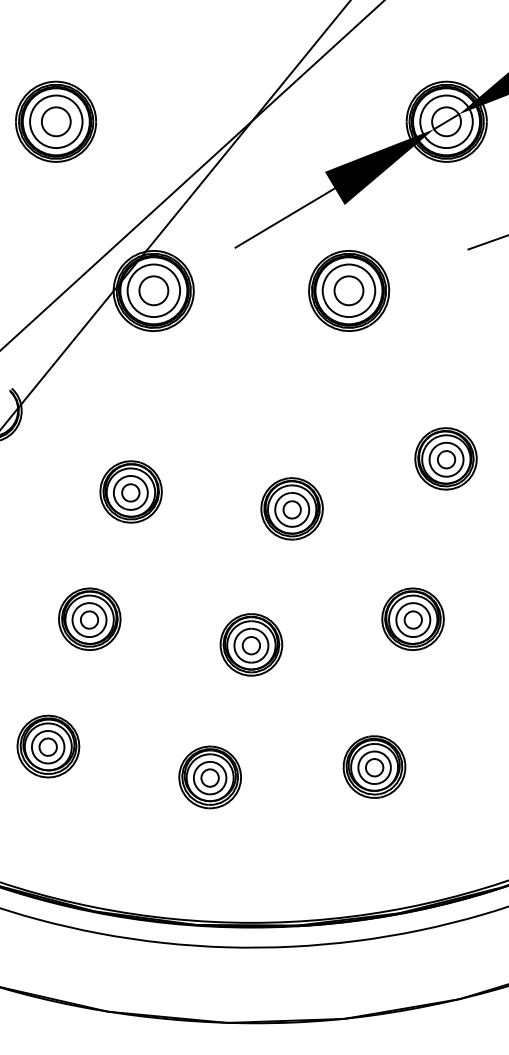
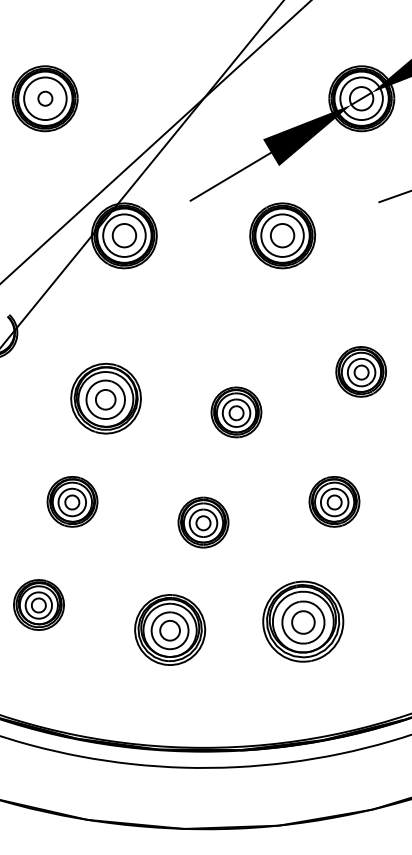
circle: (55, 121) -> (44, 98), size x0.6
part: (130, 491) -> (105, 398), size x1.4
part: (374, 766) -> (303, 621), size x1.6
part: (209, 777) -> (169, 630), size x1.4

